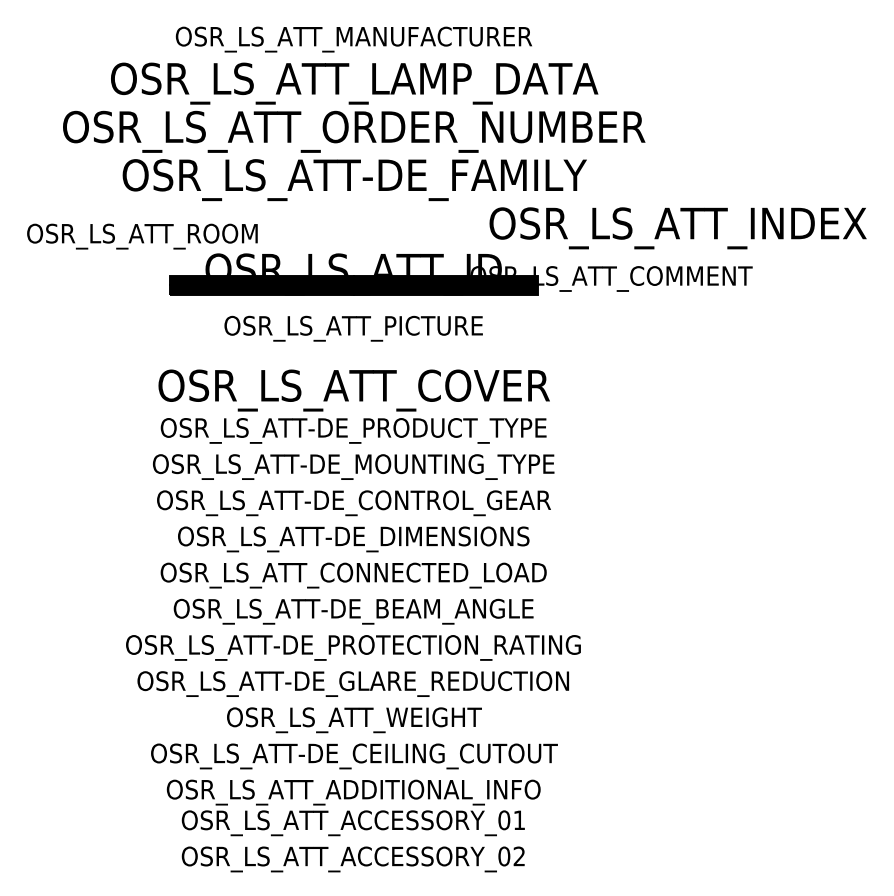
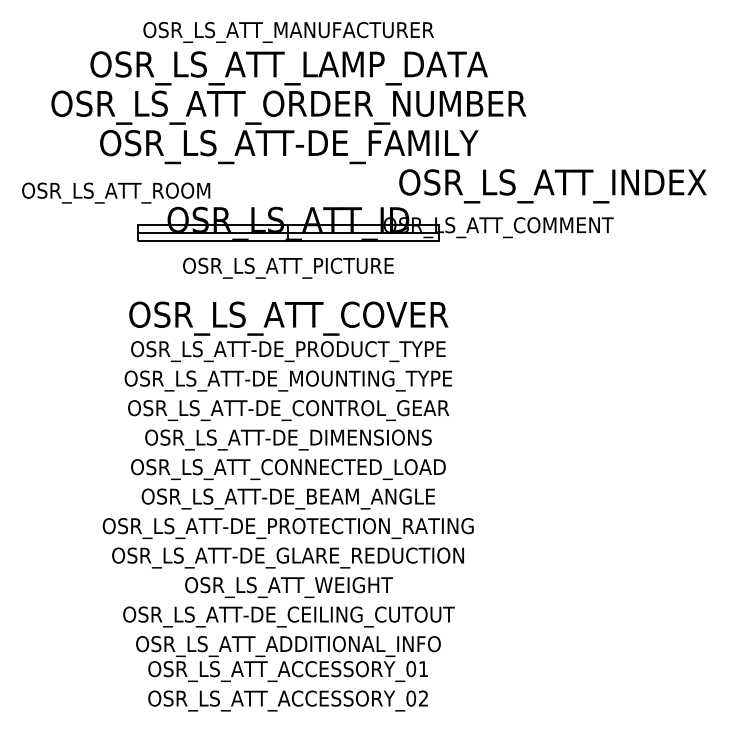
fill: (353, 284) -> (288, 232), removed

